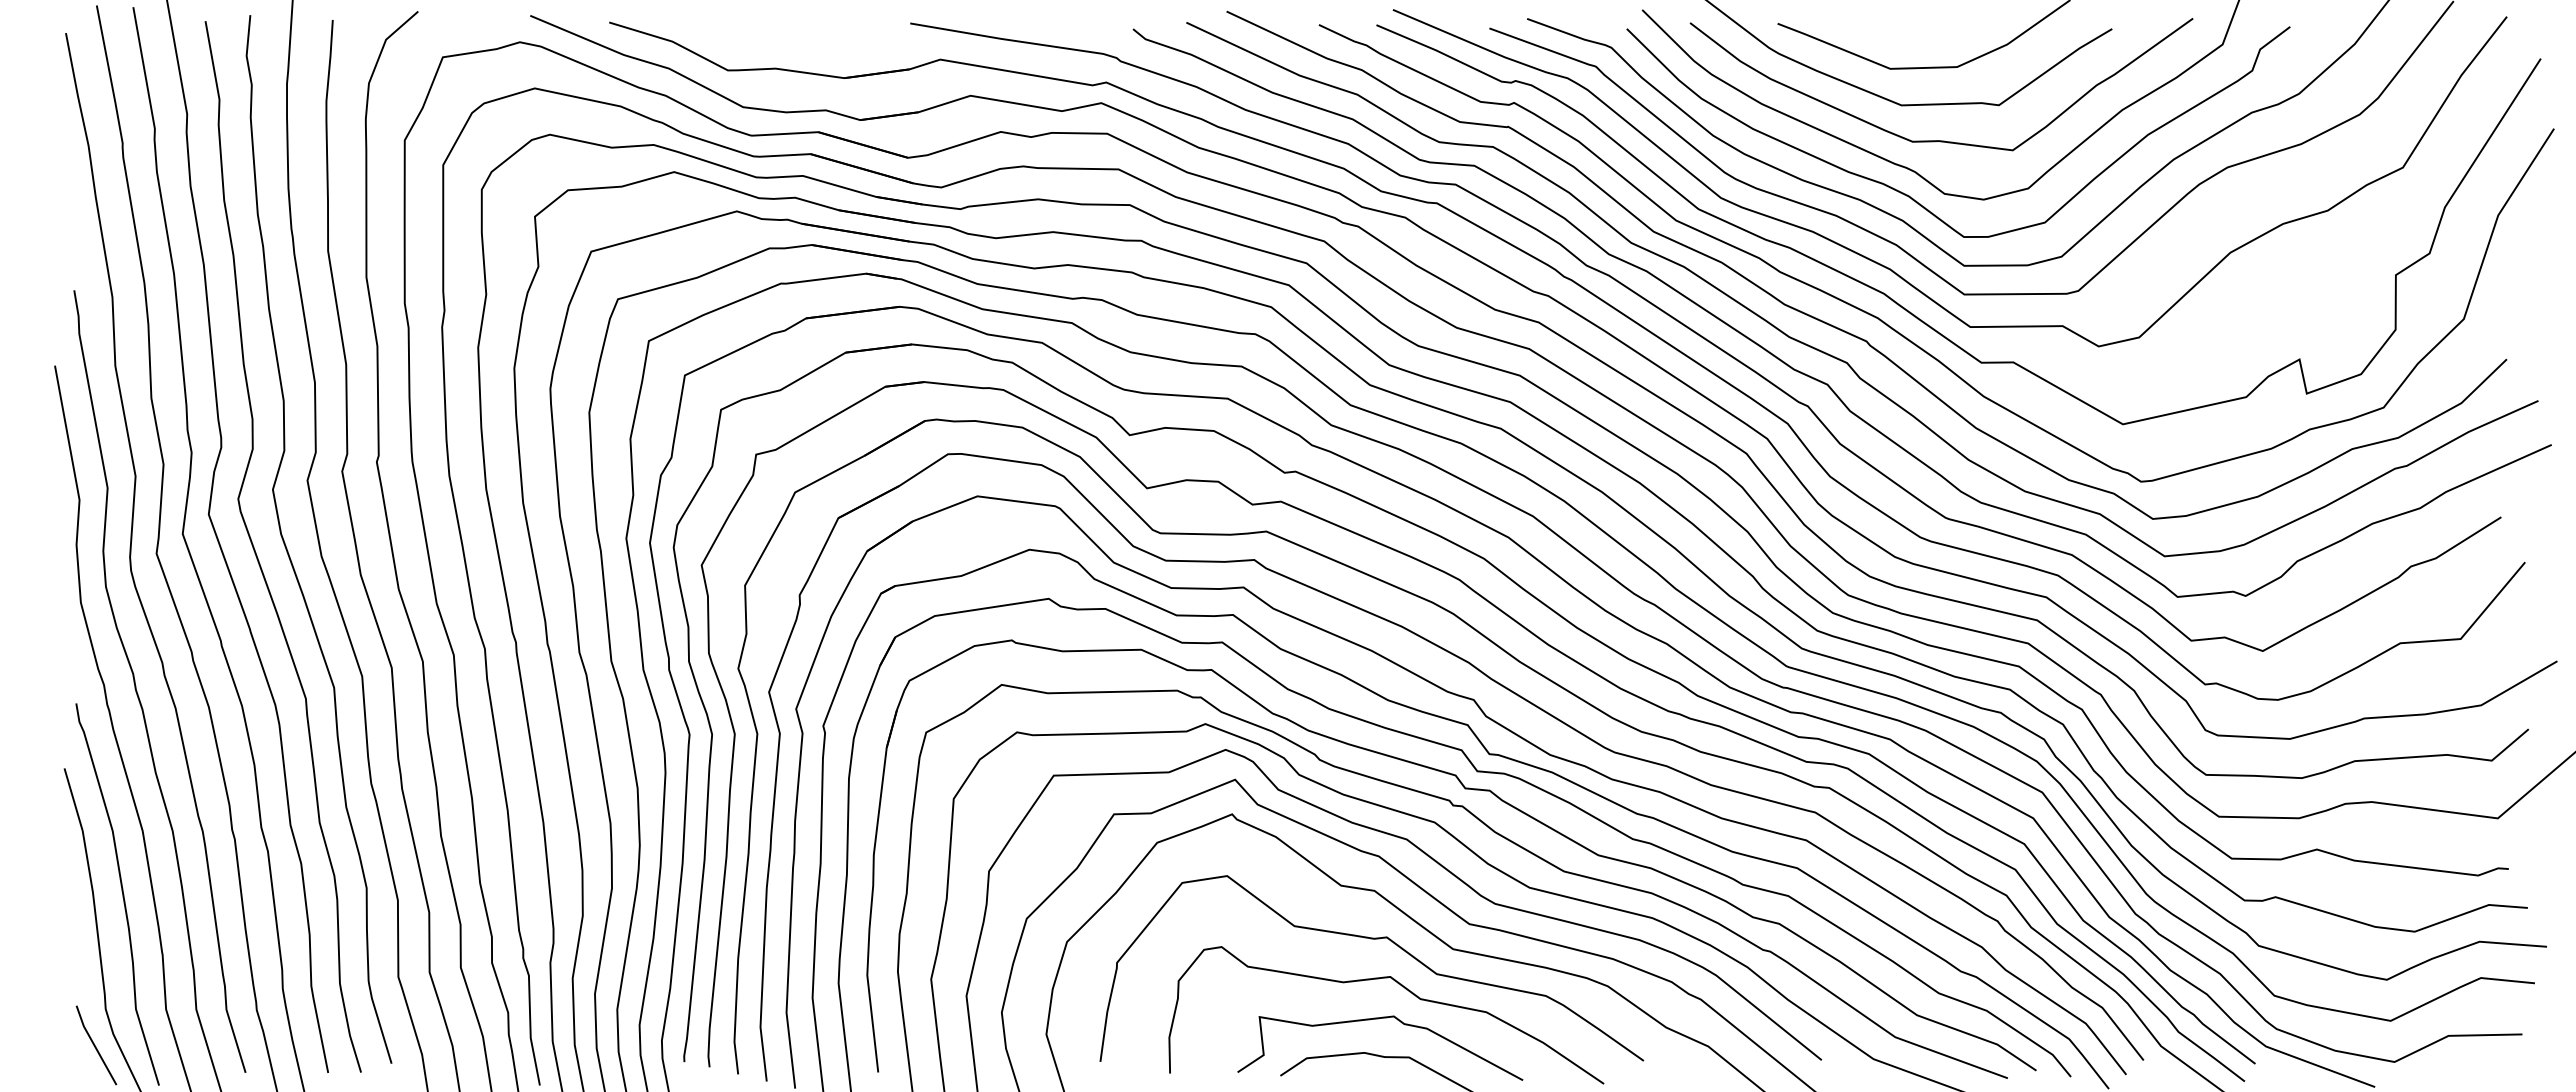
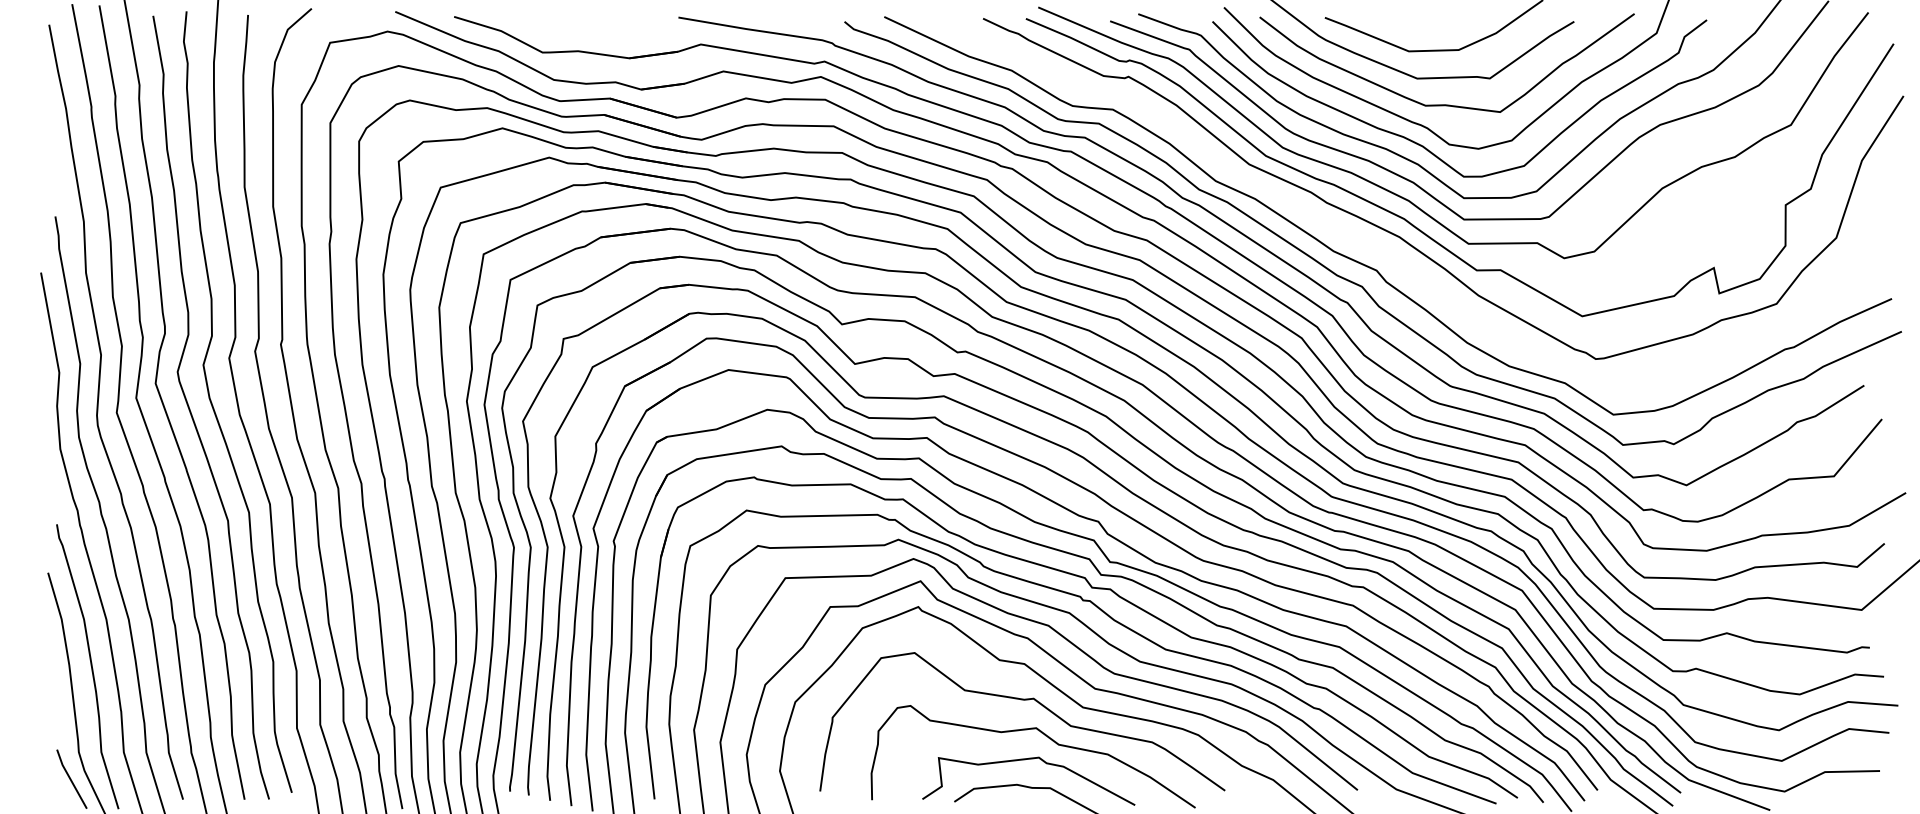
curve: (1836, 326) -> (1368, 243), removed

